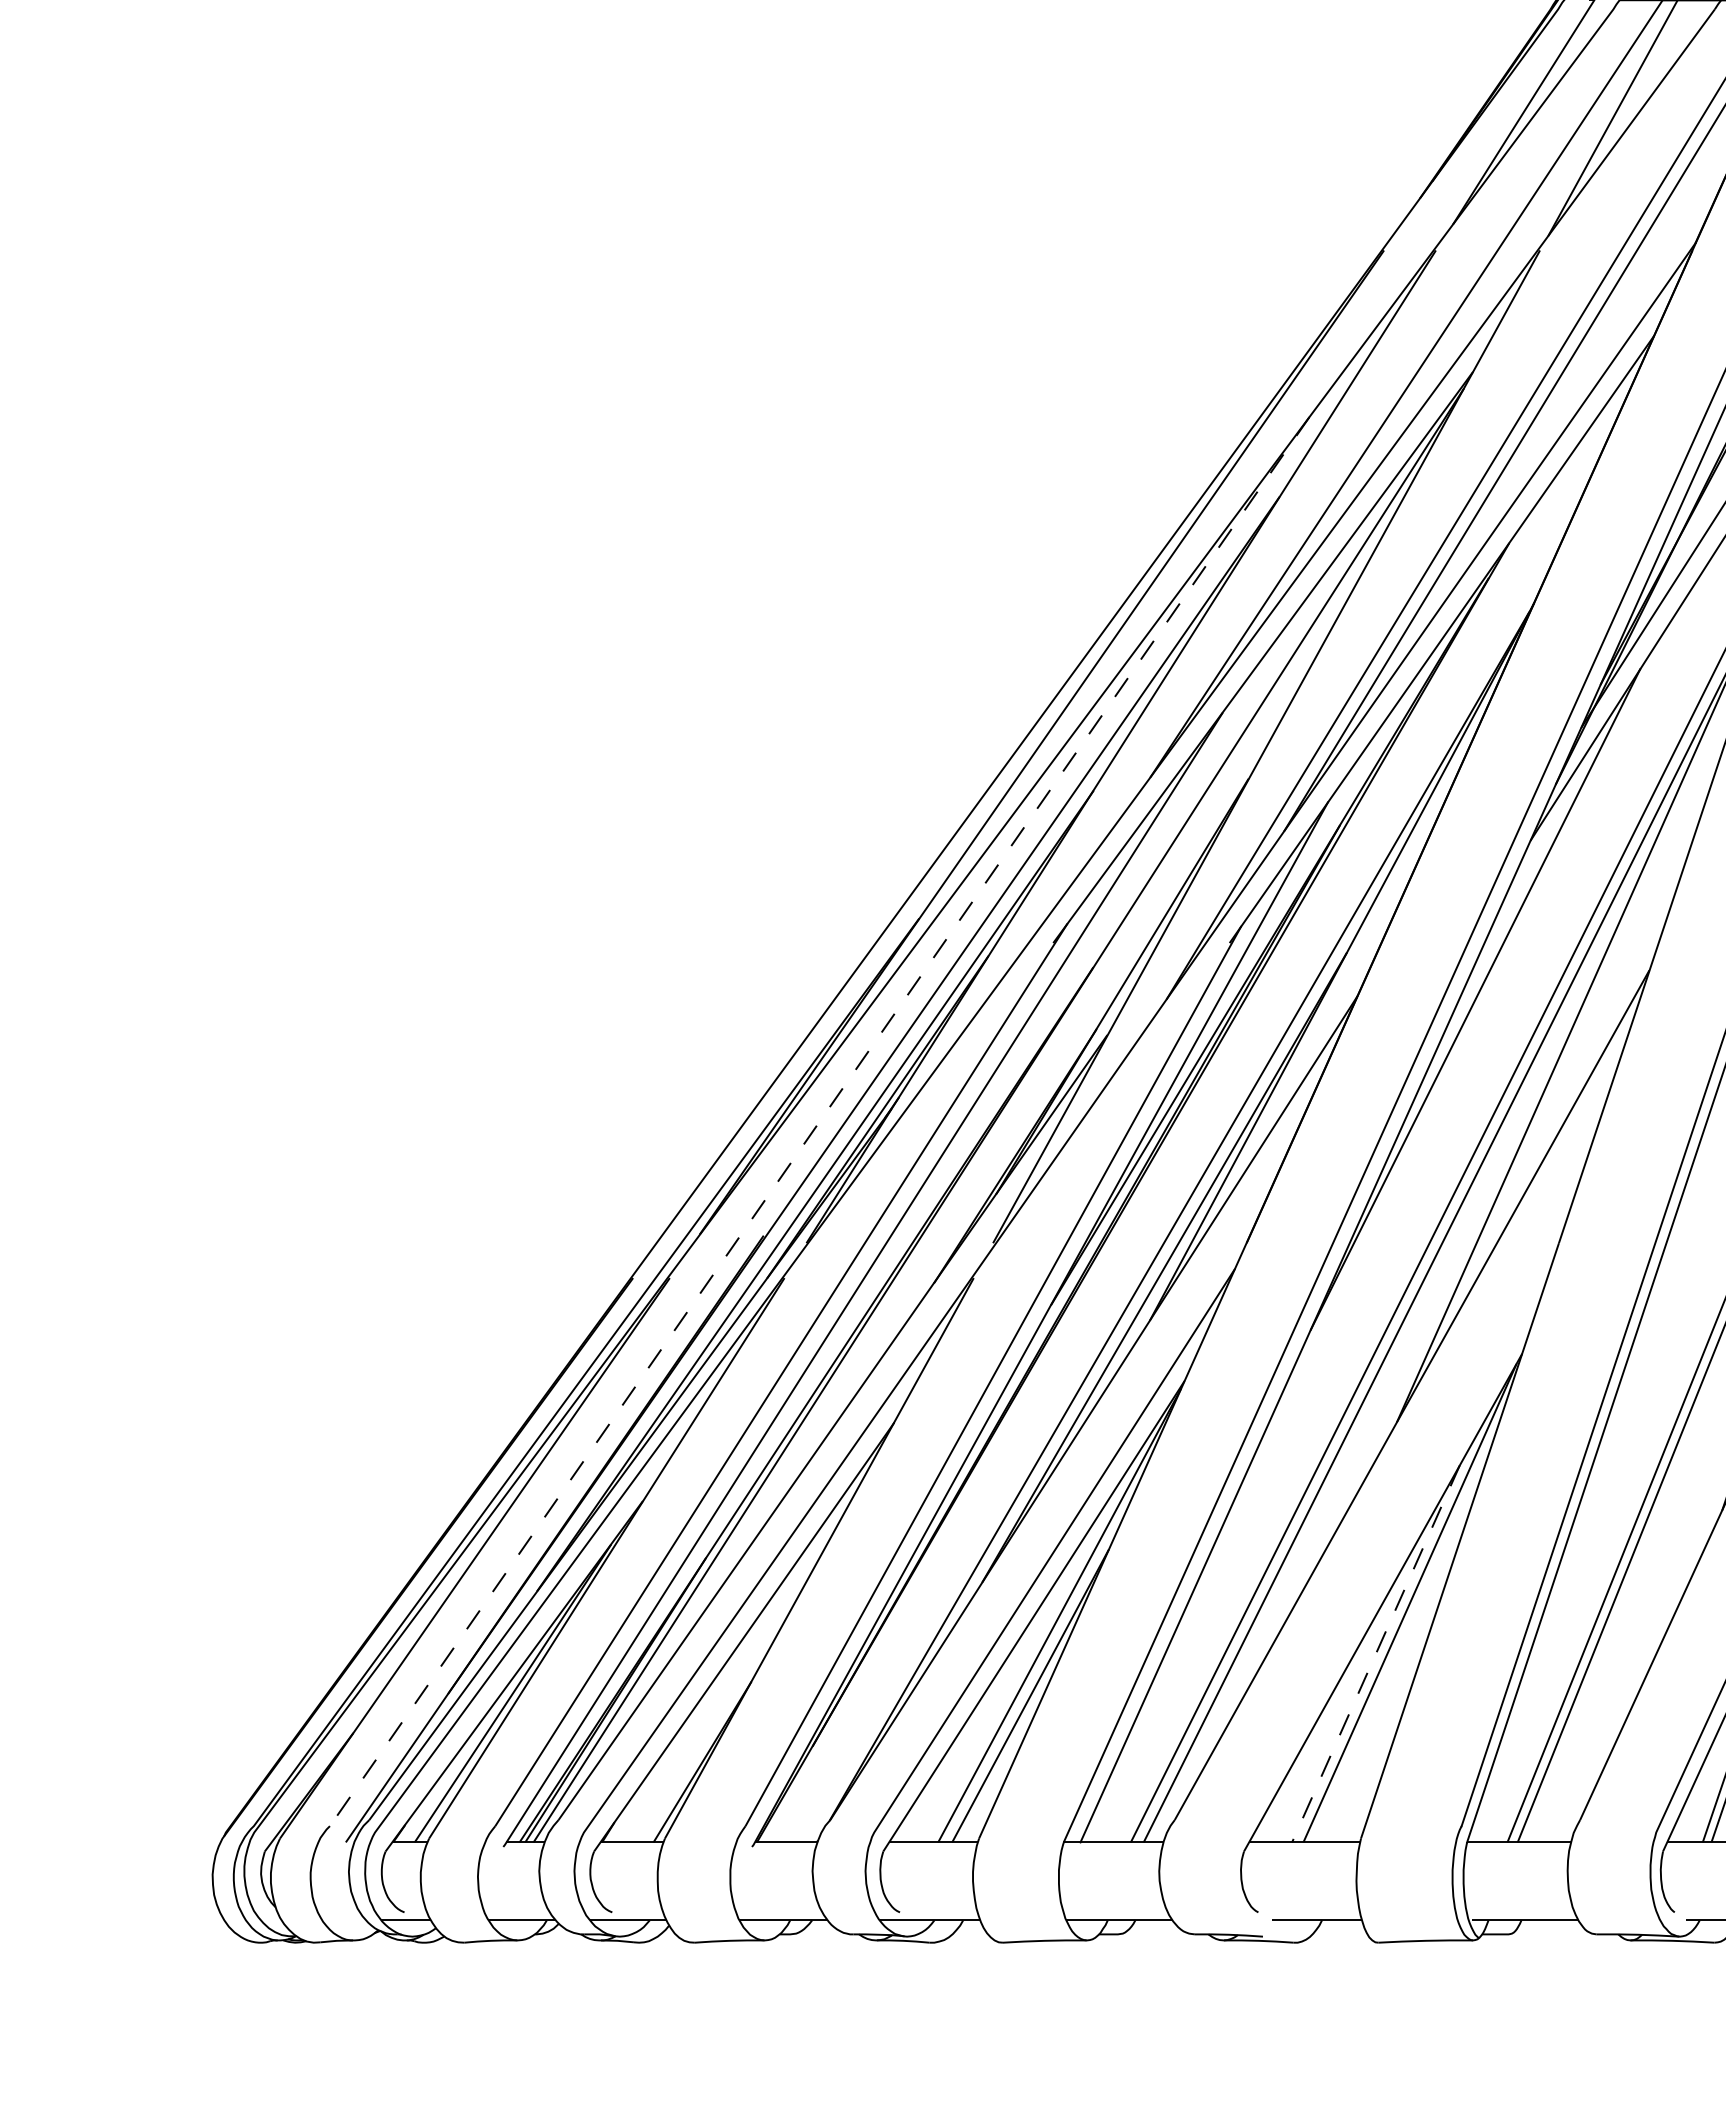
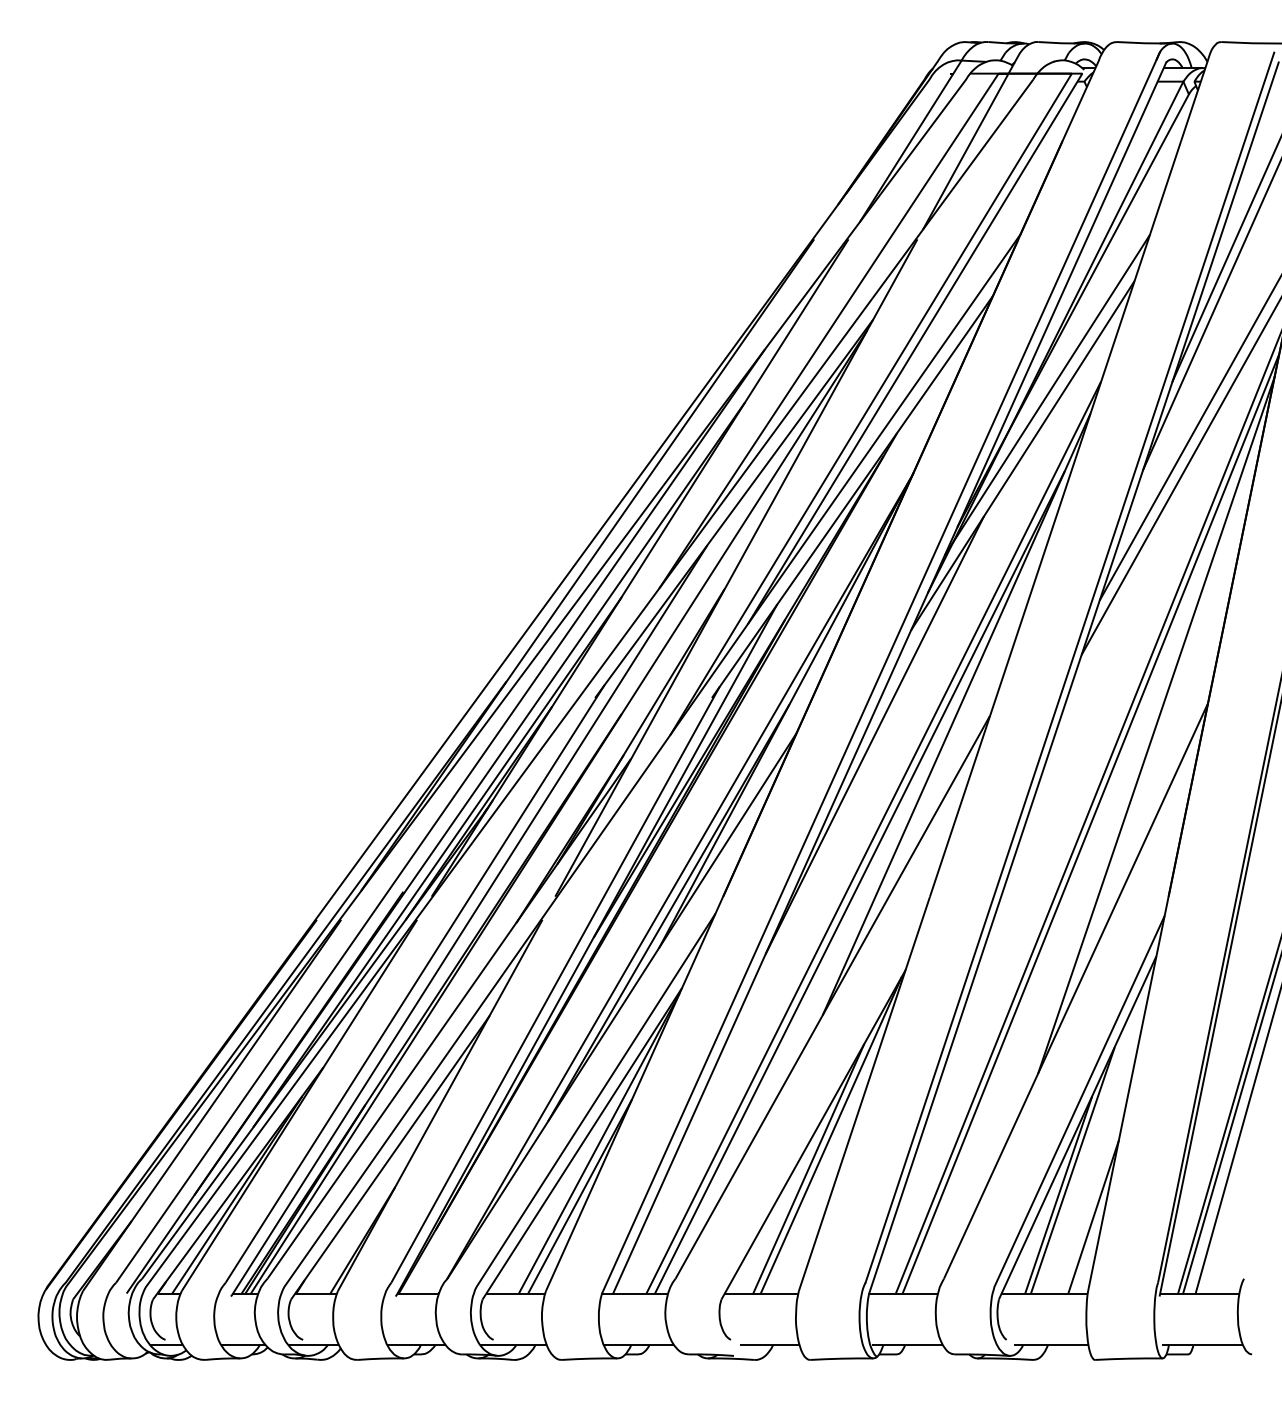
line: (819, 1122) -> (440, 816), dashed -> solid
line: (1375, 1653) -> (808, 1168), dashed -> solid

